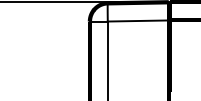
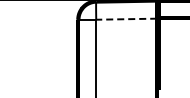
line: (137, 21) -> (125, 19), solid -> dashed

